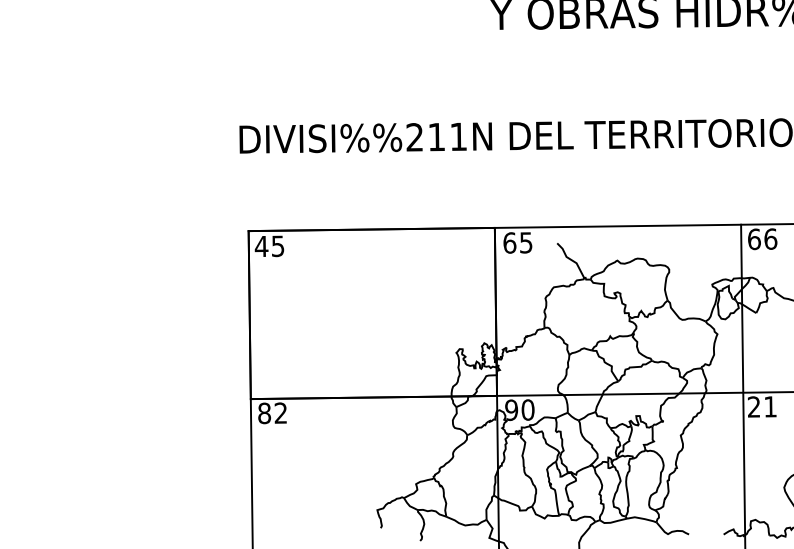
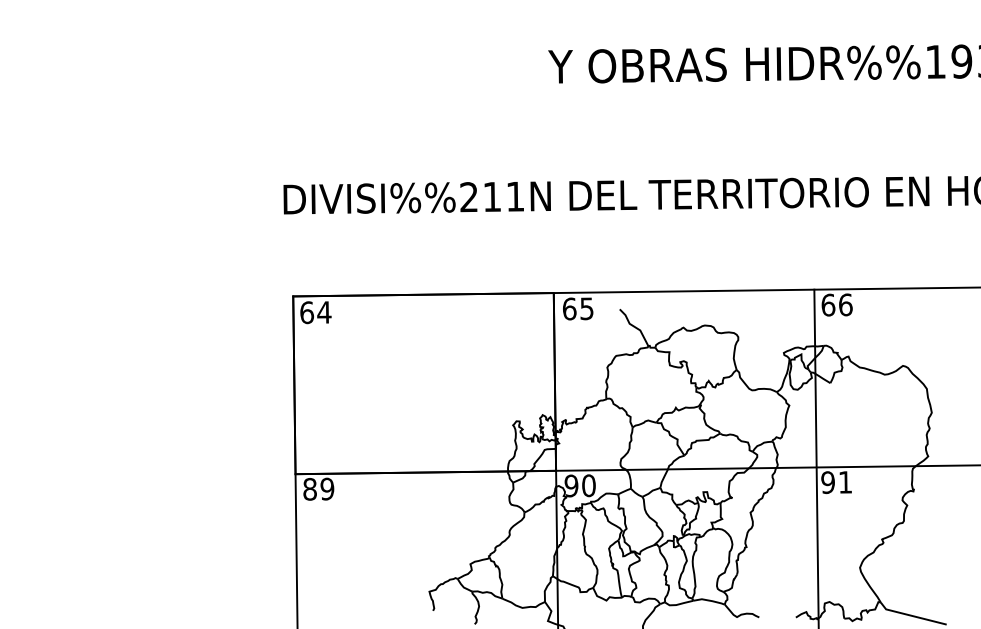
text: (269, 246) -> (315, 312), 45 -> 64
text: (753, 406) -> (827, 482), 21 -> 91
text: (281, 412) -> (327, 488), 82 -> 89

